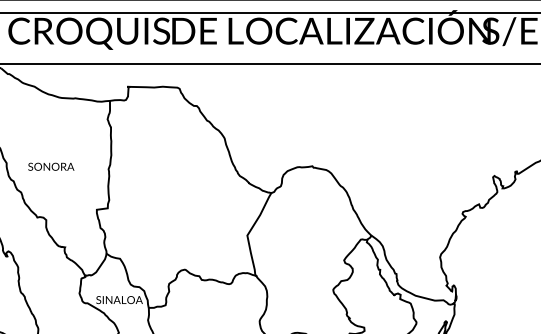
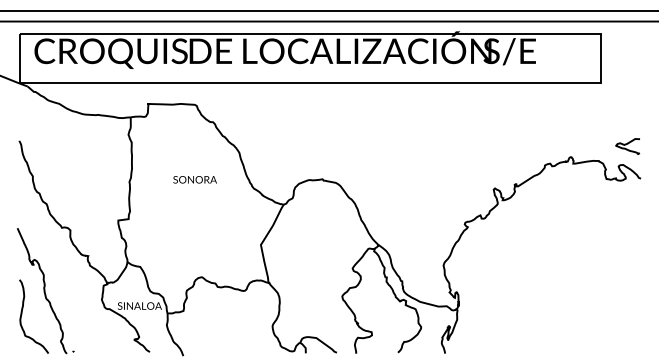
text: (50, 166) -> (194, 179), moved

